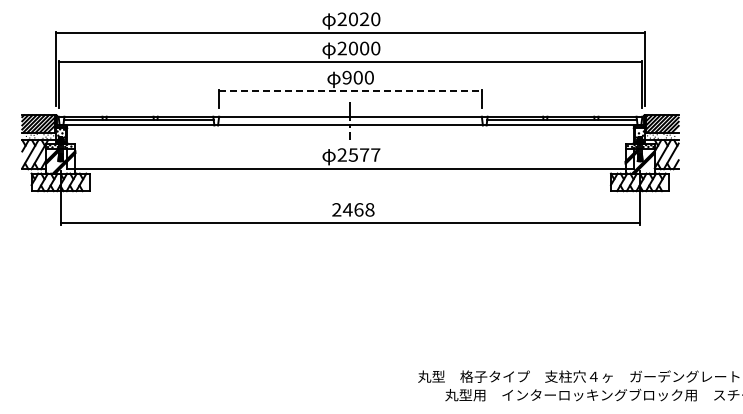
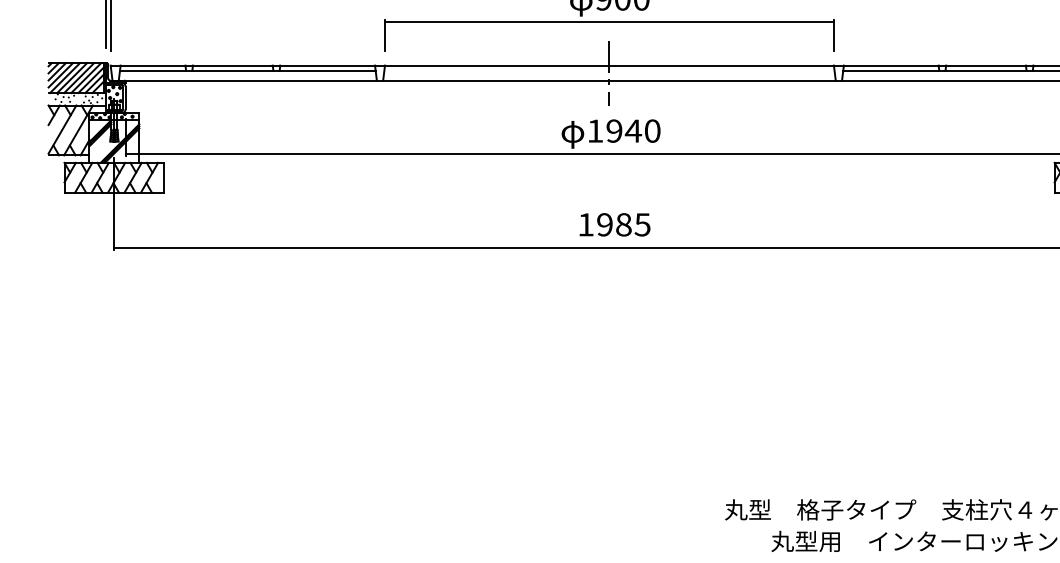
line: (350, 91) -> (609, 22), dashed -> solid
text: (358, 154) -> (623, 130), 2577 -> 1940
text: (353, 209) -> (614, 224), 2468 -> 1985

